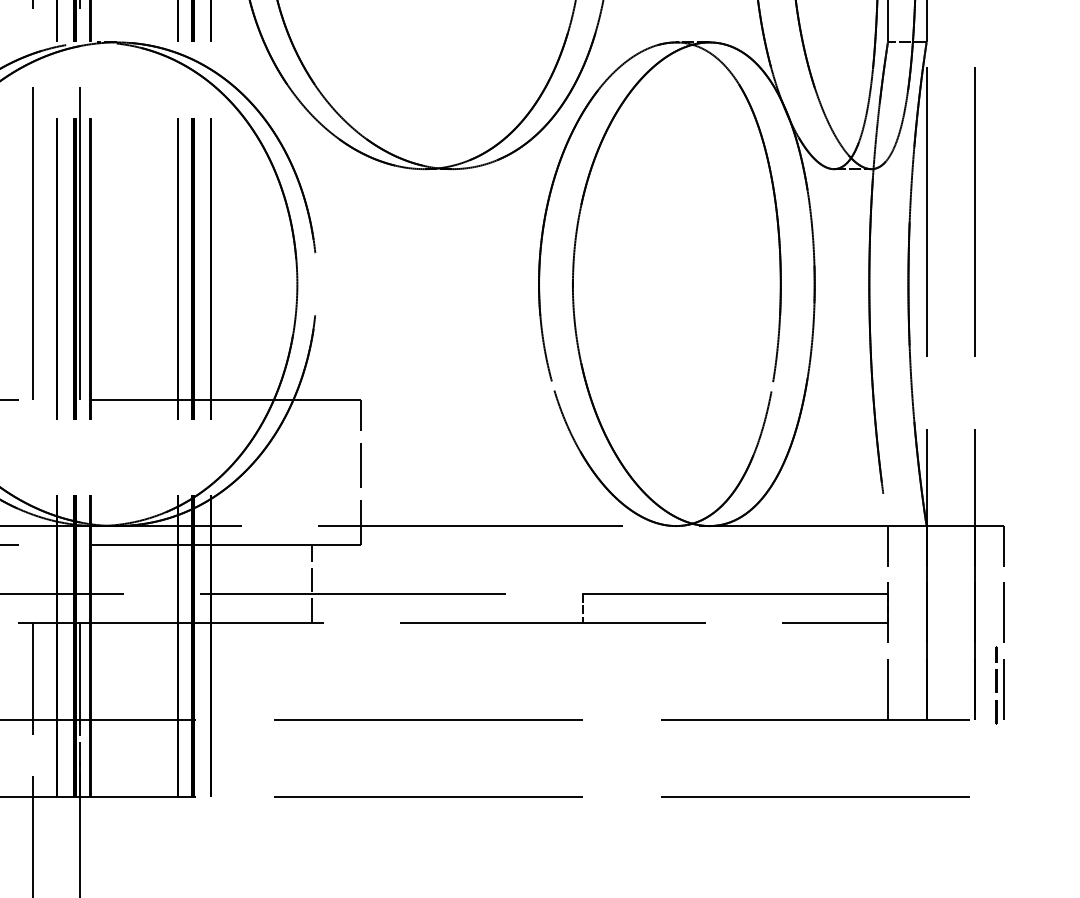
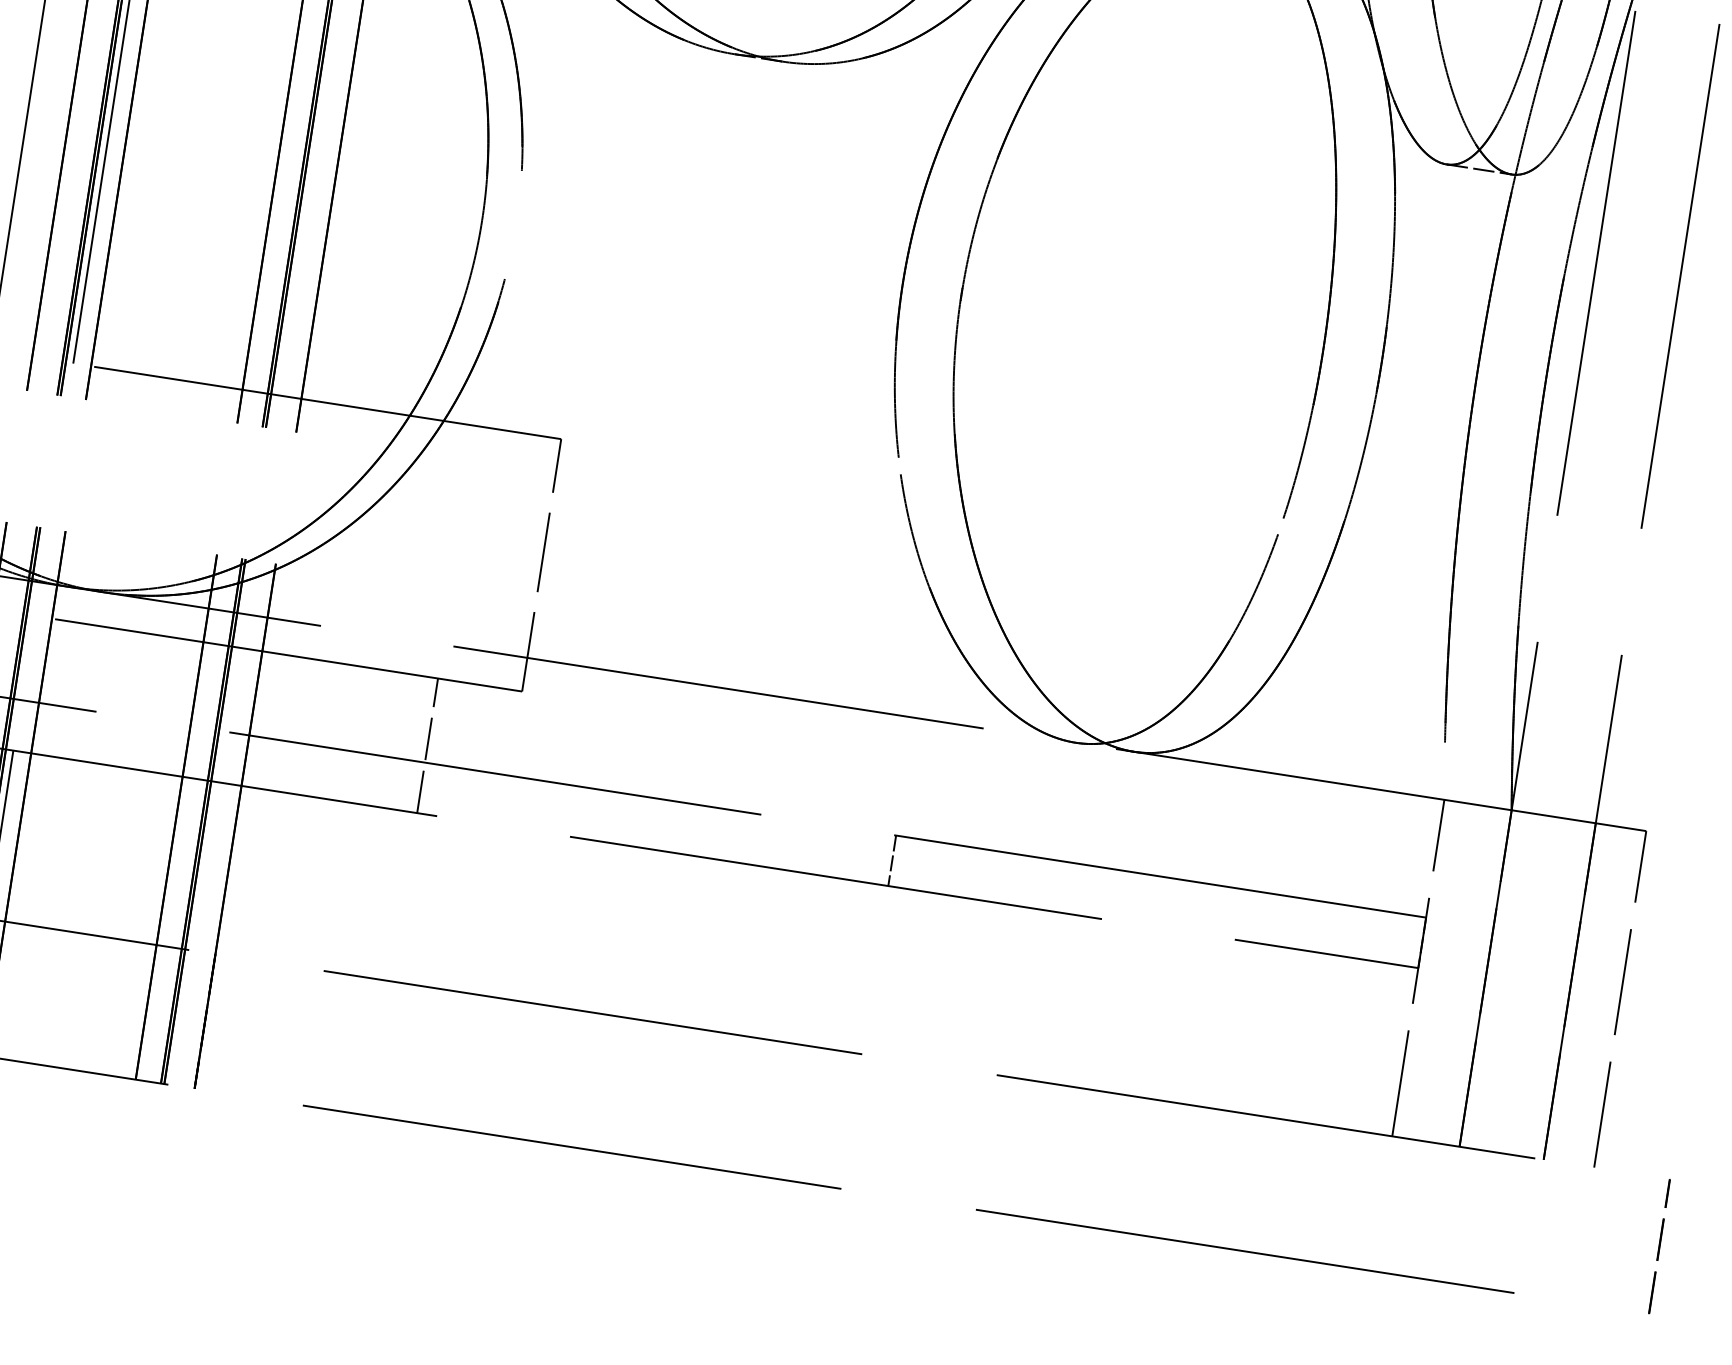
line: (996, 685) -> (1659, 1247), moved

